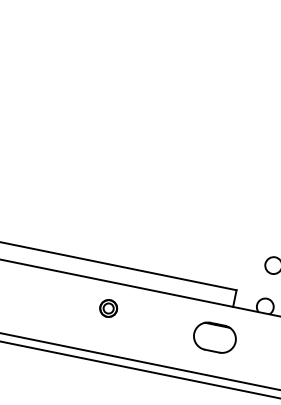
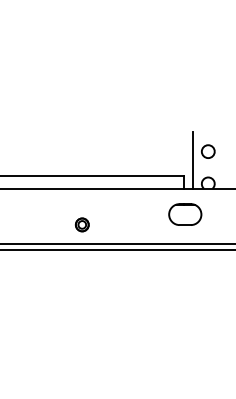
line: (252, 273) -> (193, 160), added
part: (107, 307) -> (81, 224), moved
part: (215, 337) -> (185, 214), moved

